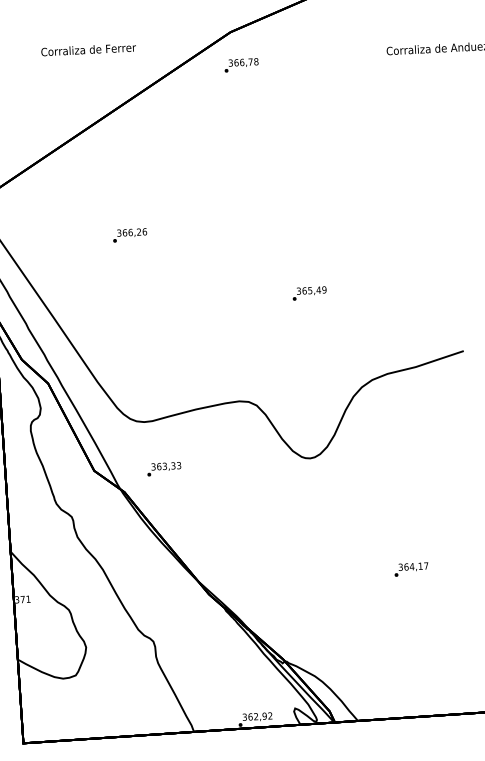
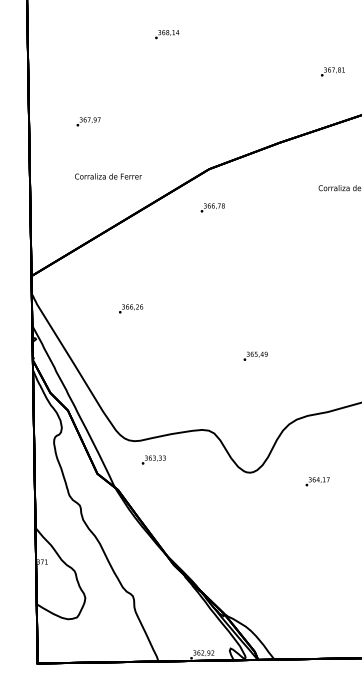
text: (241, 64) -> (212, 207), moved
text: (163, 468) -> (153, 459), moved
text: (411, 569) -> (317, 481), moved

